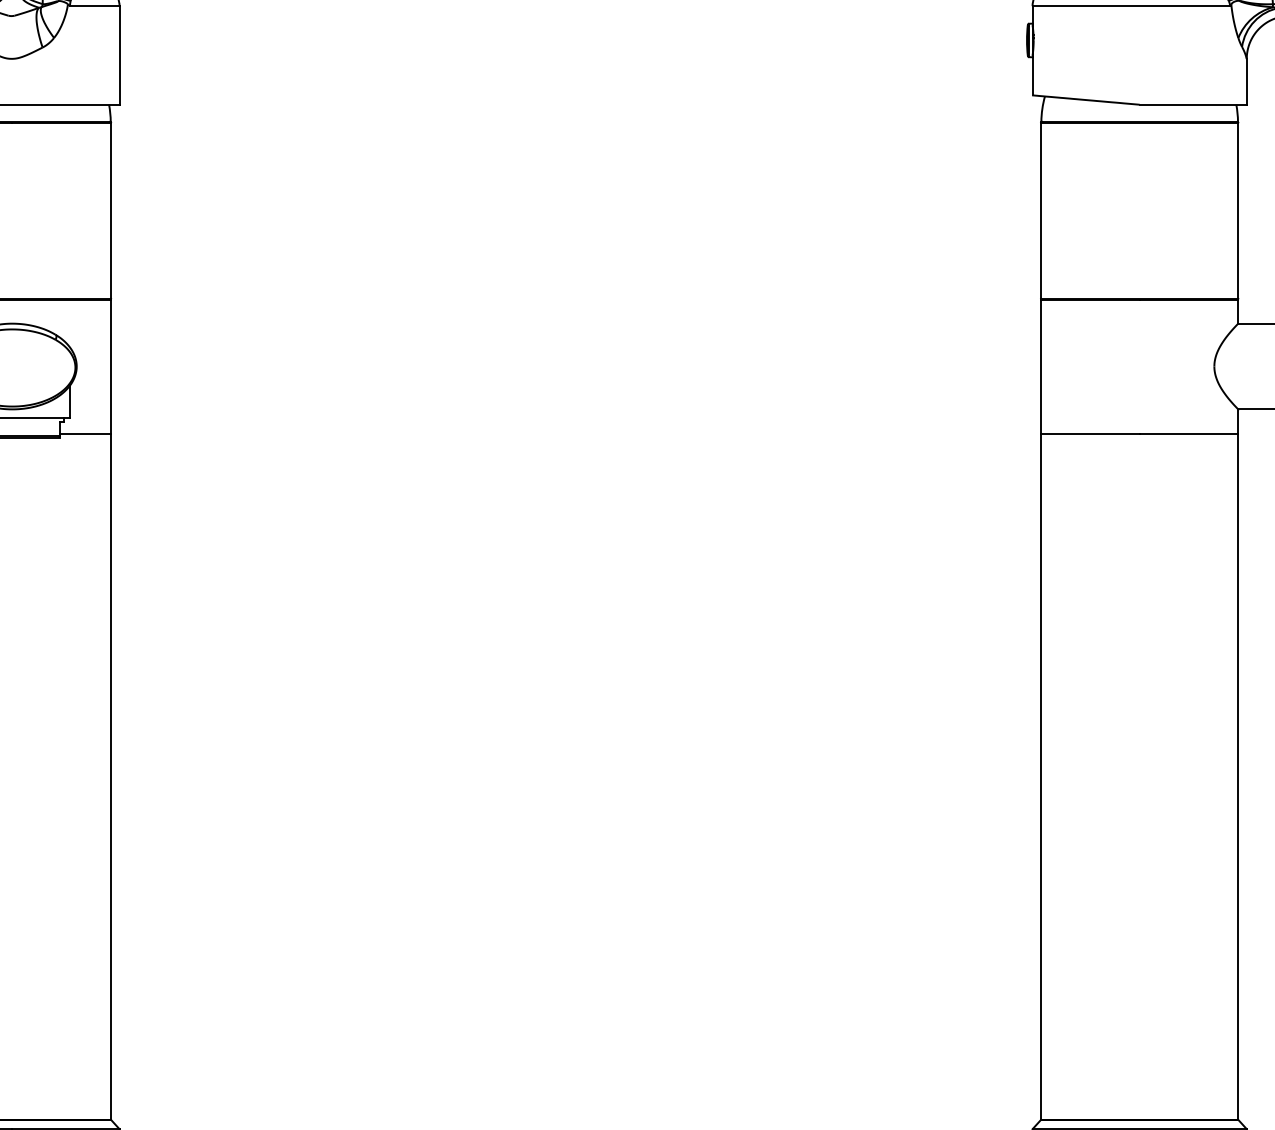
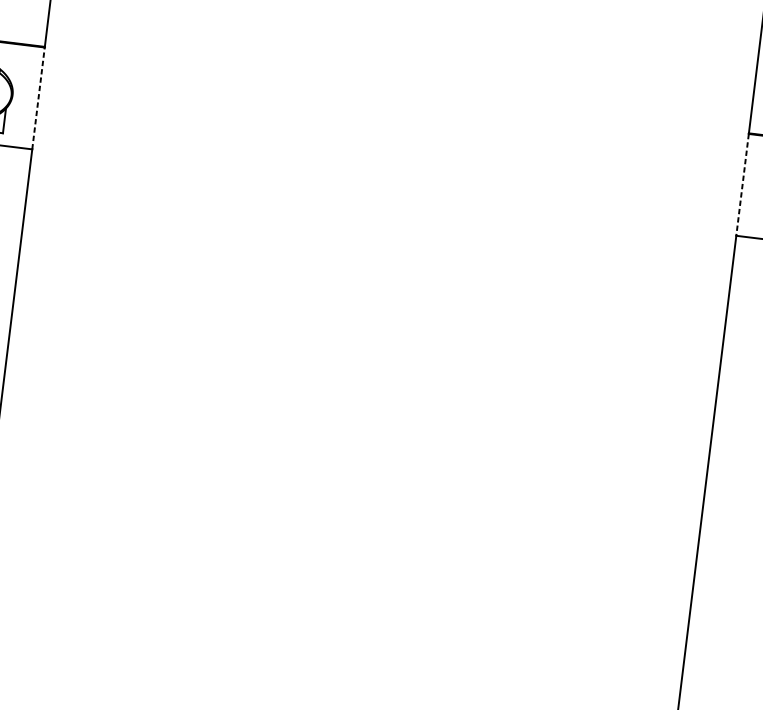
line: (110, 366) -> (38, 98), solid -> dashed
line: (1041, 367) -> (742, 185), solid -> dashed

